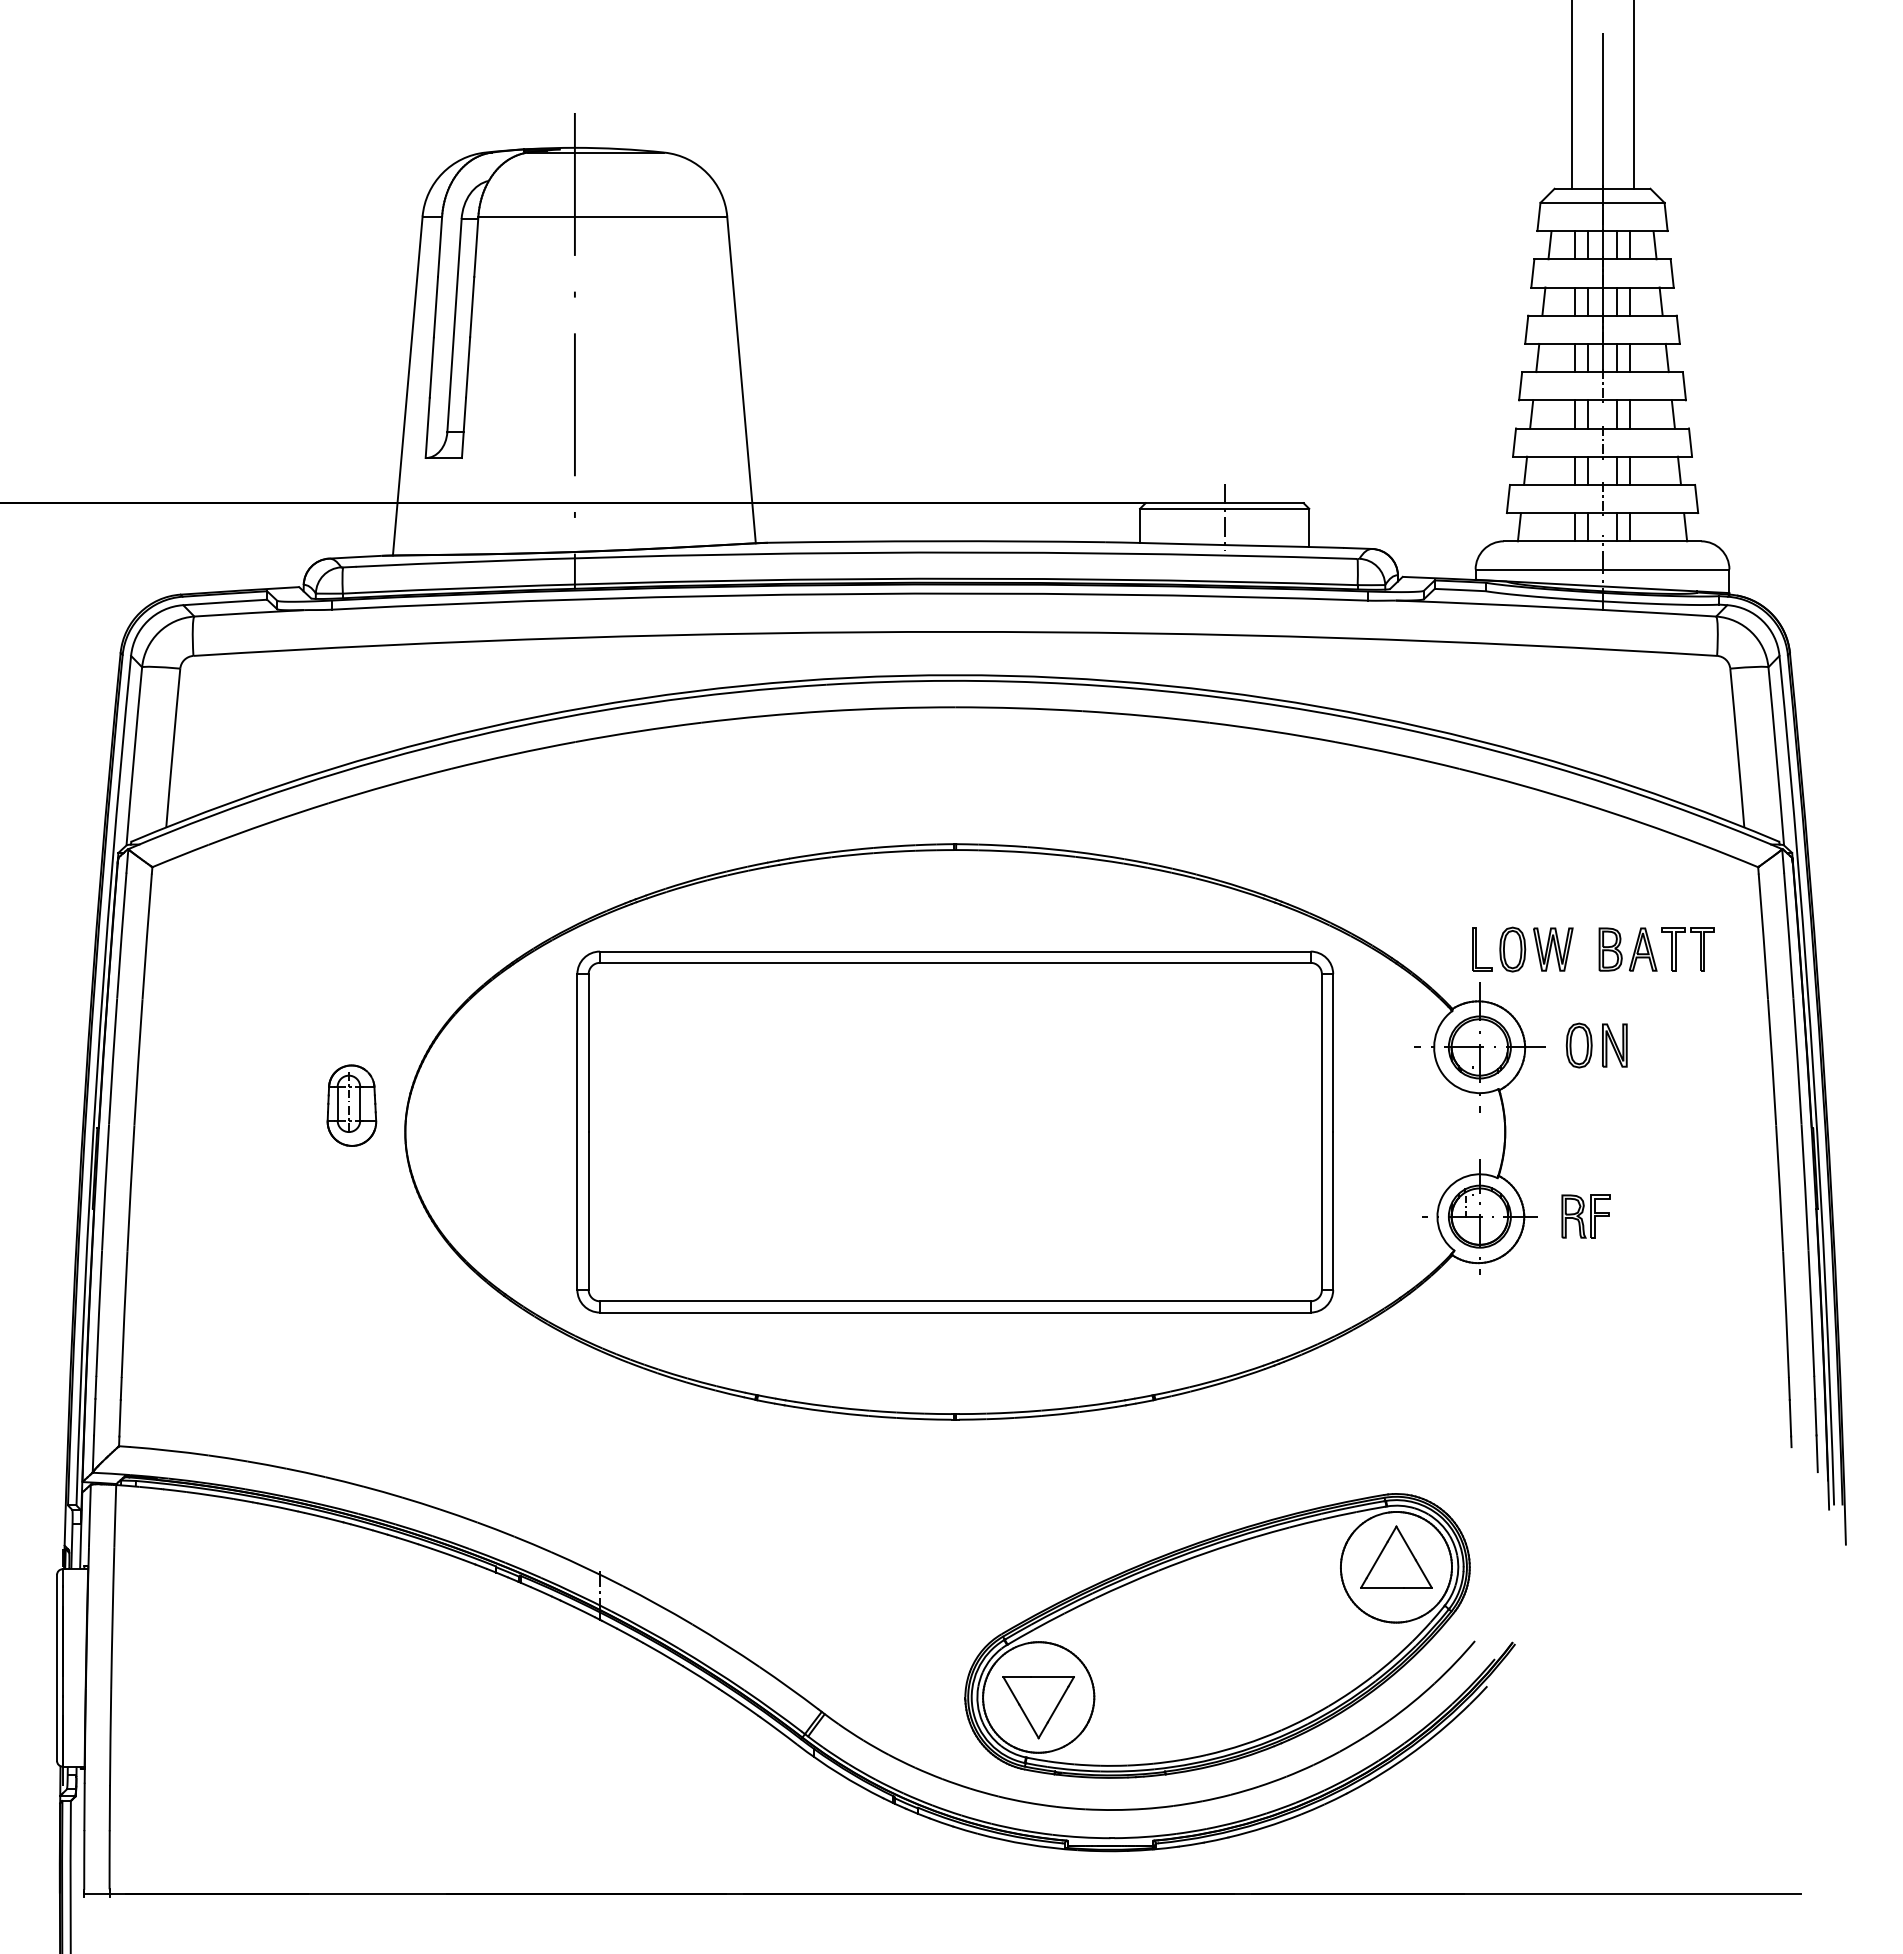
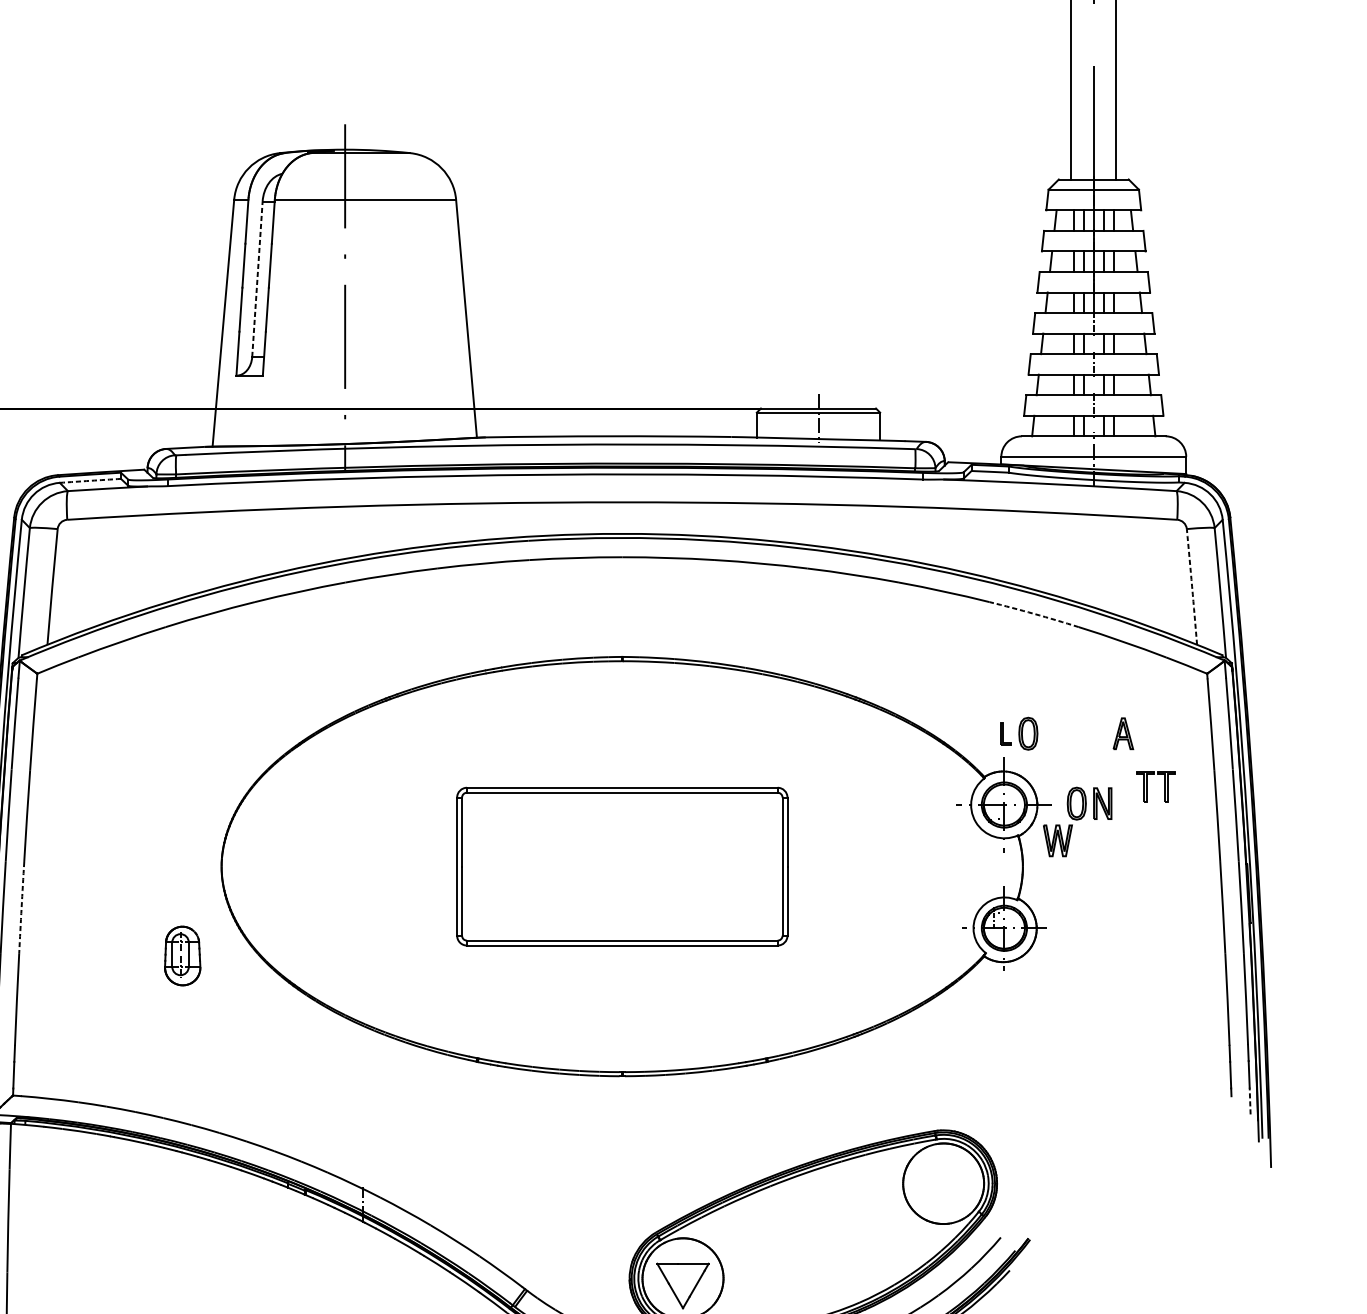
line: (454, 325) -> (257, 279), solid -> dashed
arc: (225, 602) -> (90, 480), solid -> dashed
arc: (1737, 748) -> (1192, 587), solid -> dashed
arc: (1520, 785) -> (1034, 614), solid -> dashed
part: (1482, 949) -> (1006, 733), size x0.7
part: (1553, 949) -> (1058, 840), moved
part: (1610, 949) -> (1099, 733), removed
part: (1676, 949) -> (1147, 786), moved
part: (351, 1105) -> (182, 955), moved
part: (955, 1131) -> (622, 866), size x0.6
arc: (130, 1188) -> (21, 907), solid -> dashed
part: (1585, 1216) -> (1081, 928), removed
line: (1817, 1453) -> (1250, 1100), solid -> dashed
part: (1396, 1556) -> (943, 1175), removed

